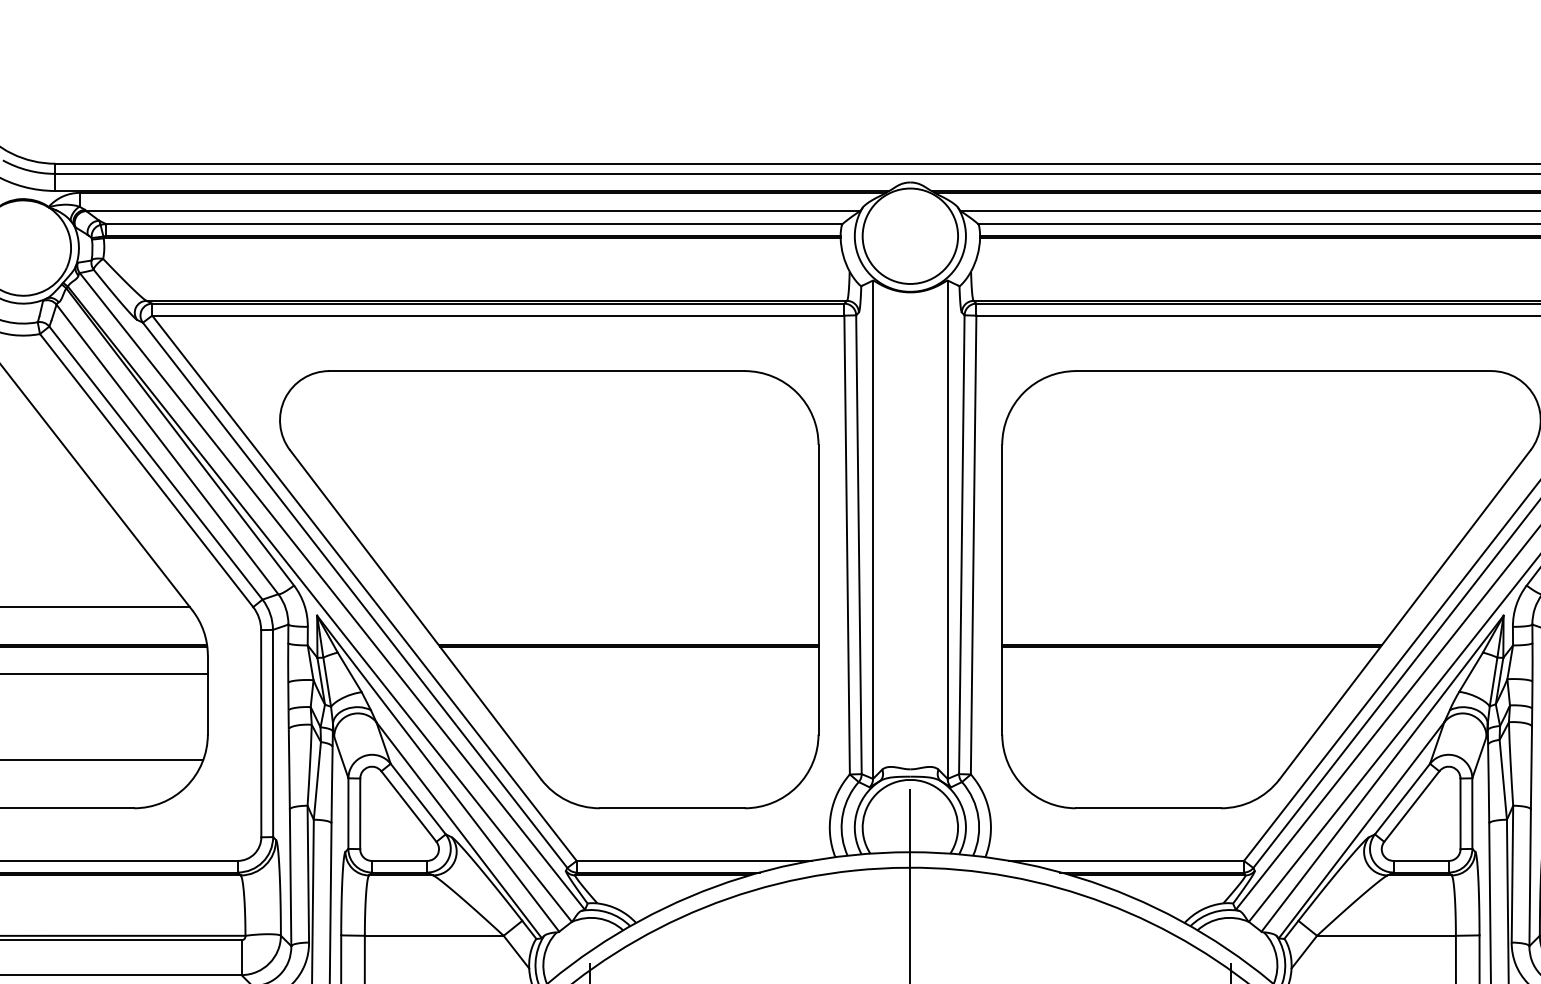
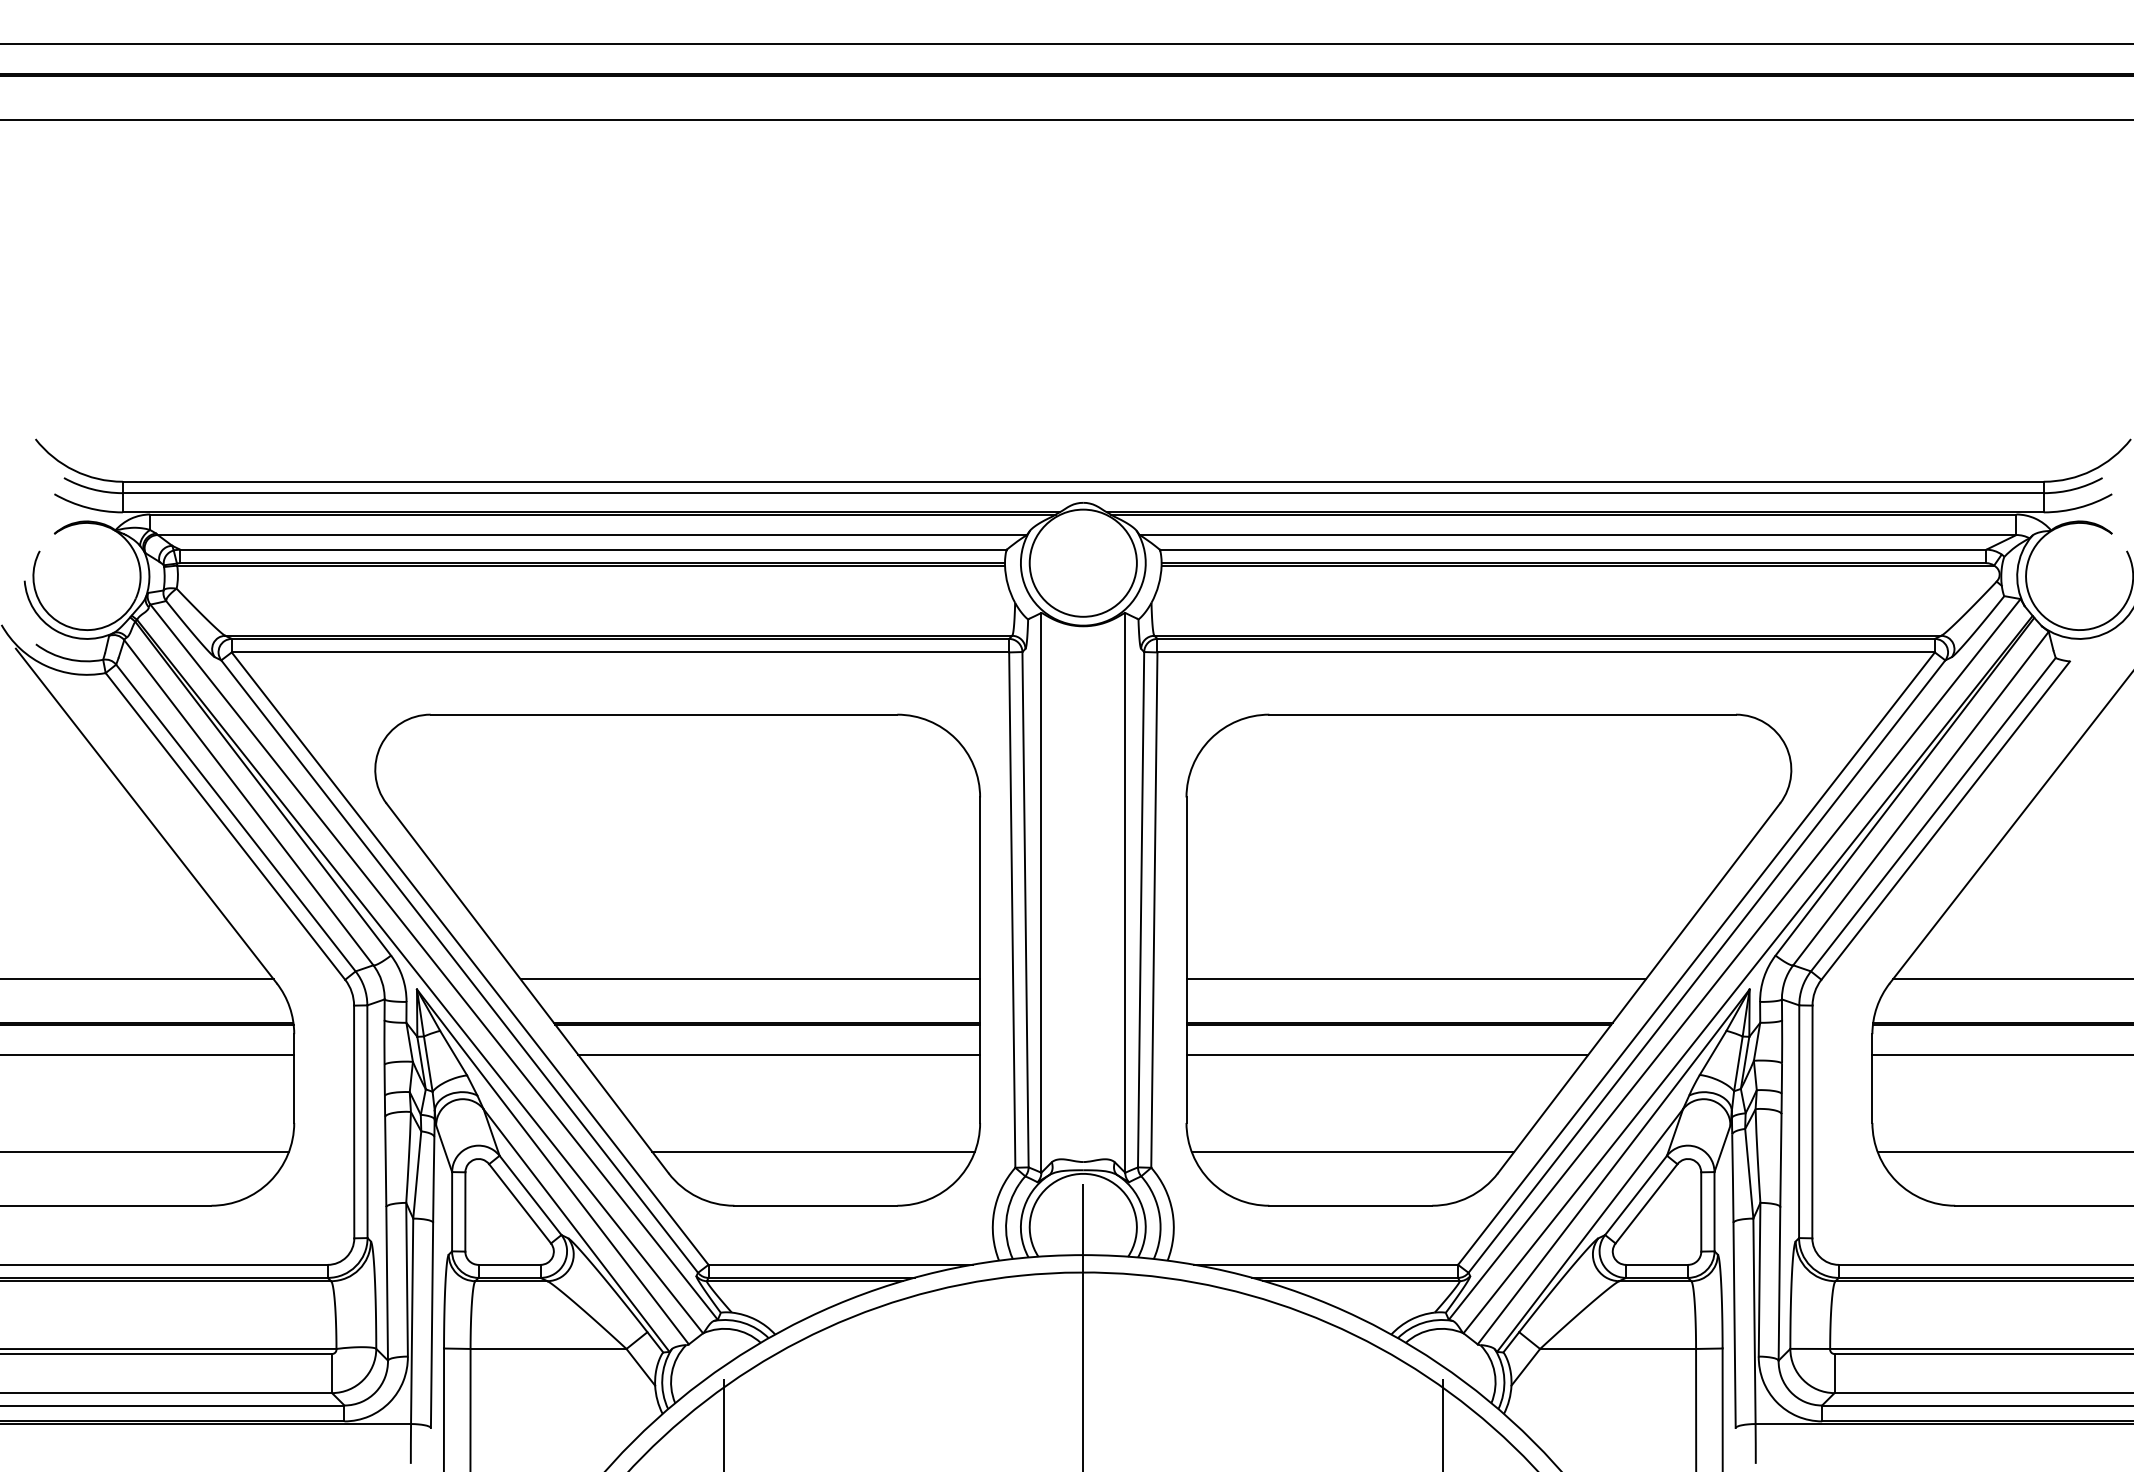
line: (614, 606) -> (750, 979), added
line: (1207, 606) -> (1416, 979), added
line: (639, 674) -> (779, 1055), added
line: (1181, 674) -> (1387, 1055), added
line: (670, 759) -> (813, 1151), added
line: (1150, 759) -> (1352, 1151), added

